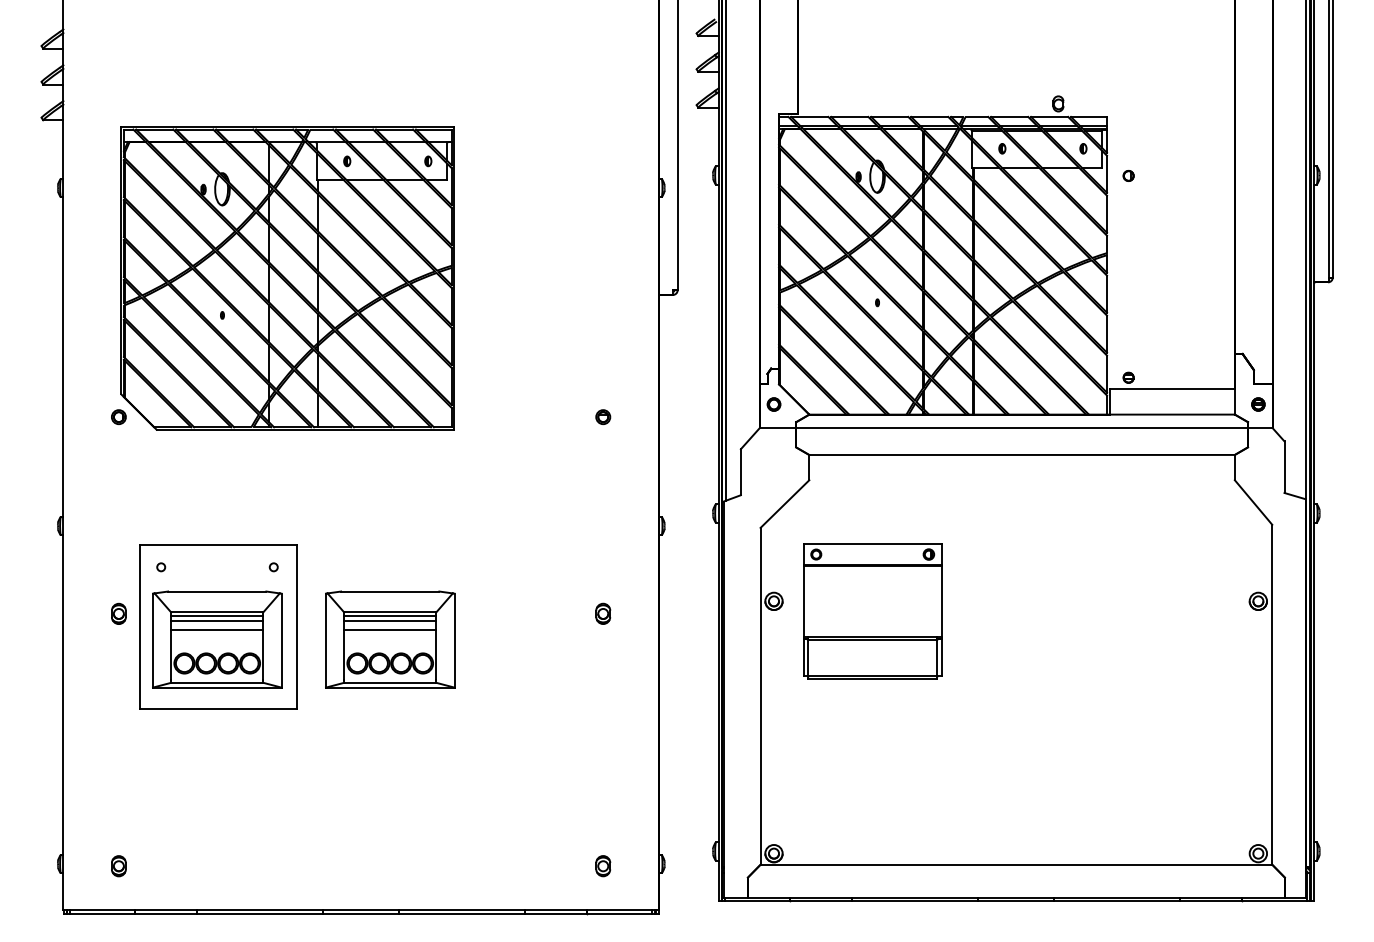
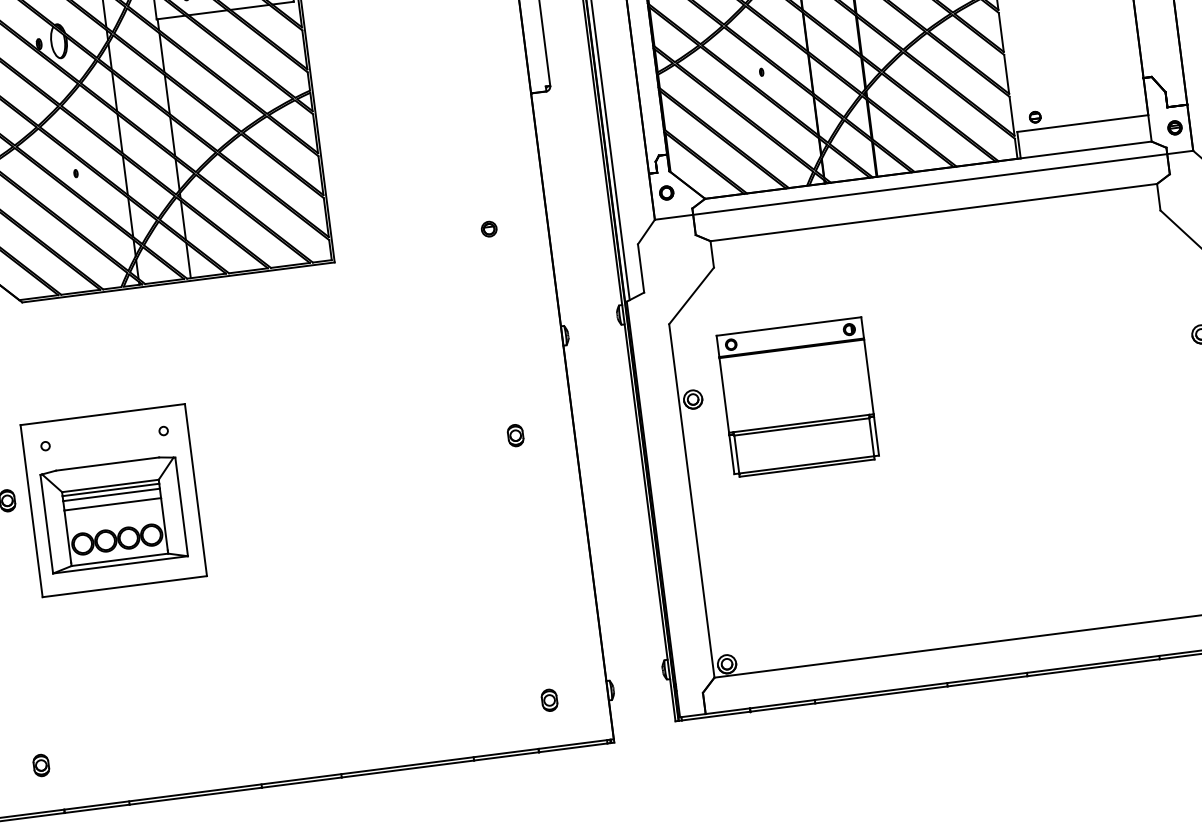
part: (390, 639) -> (295, 491), removed

